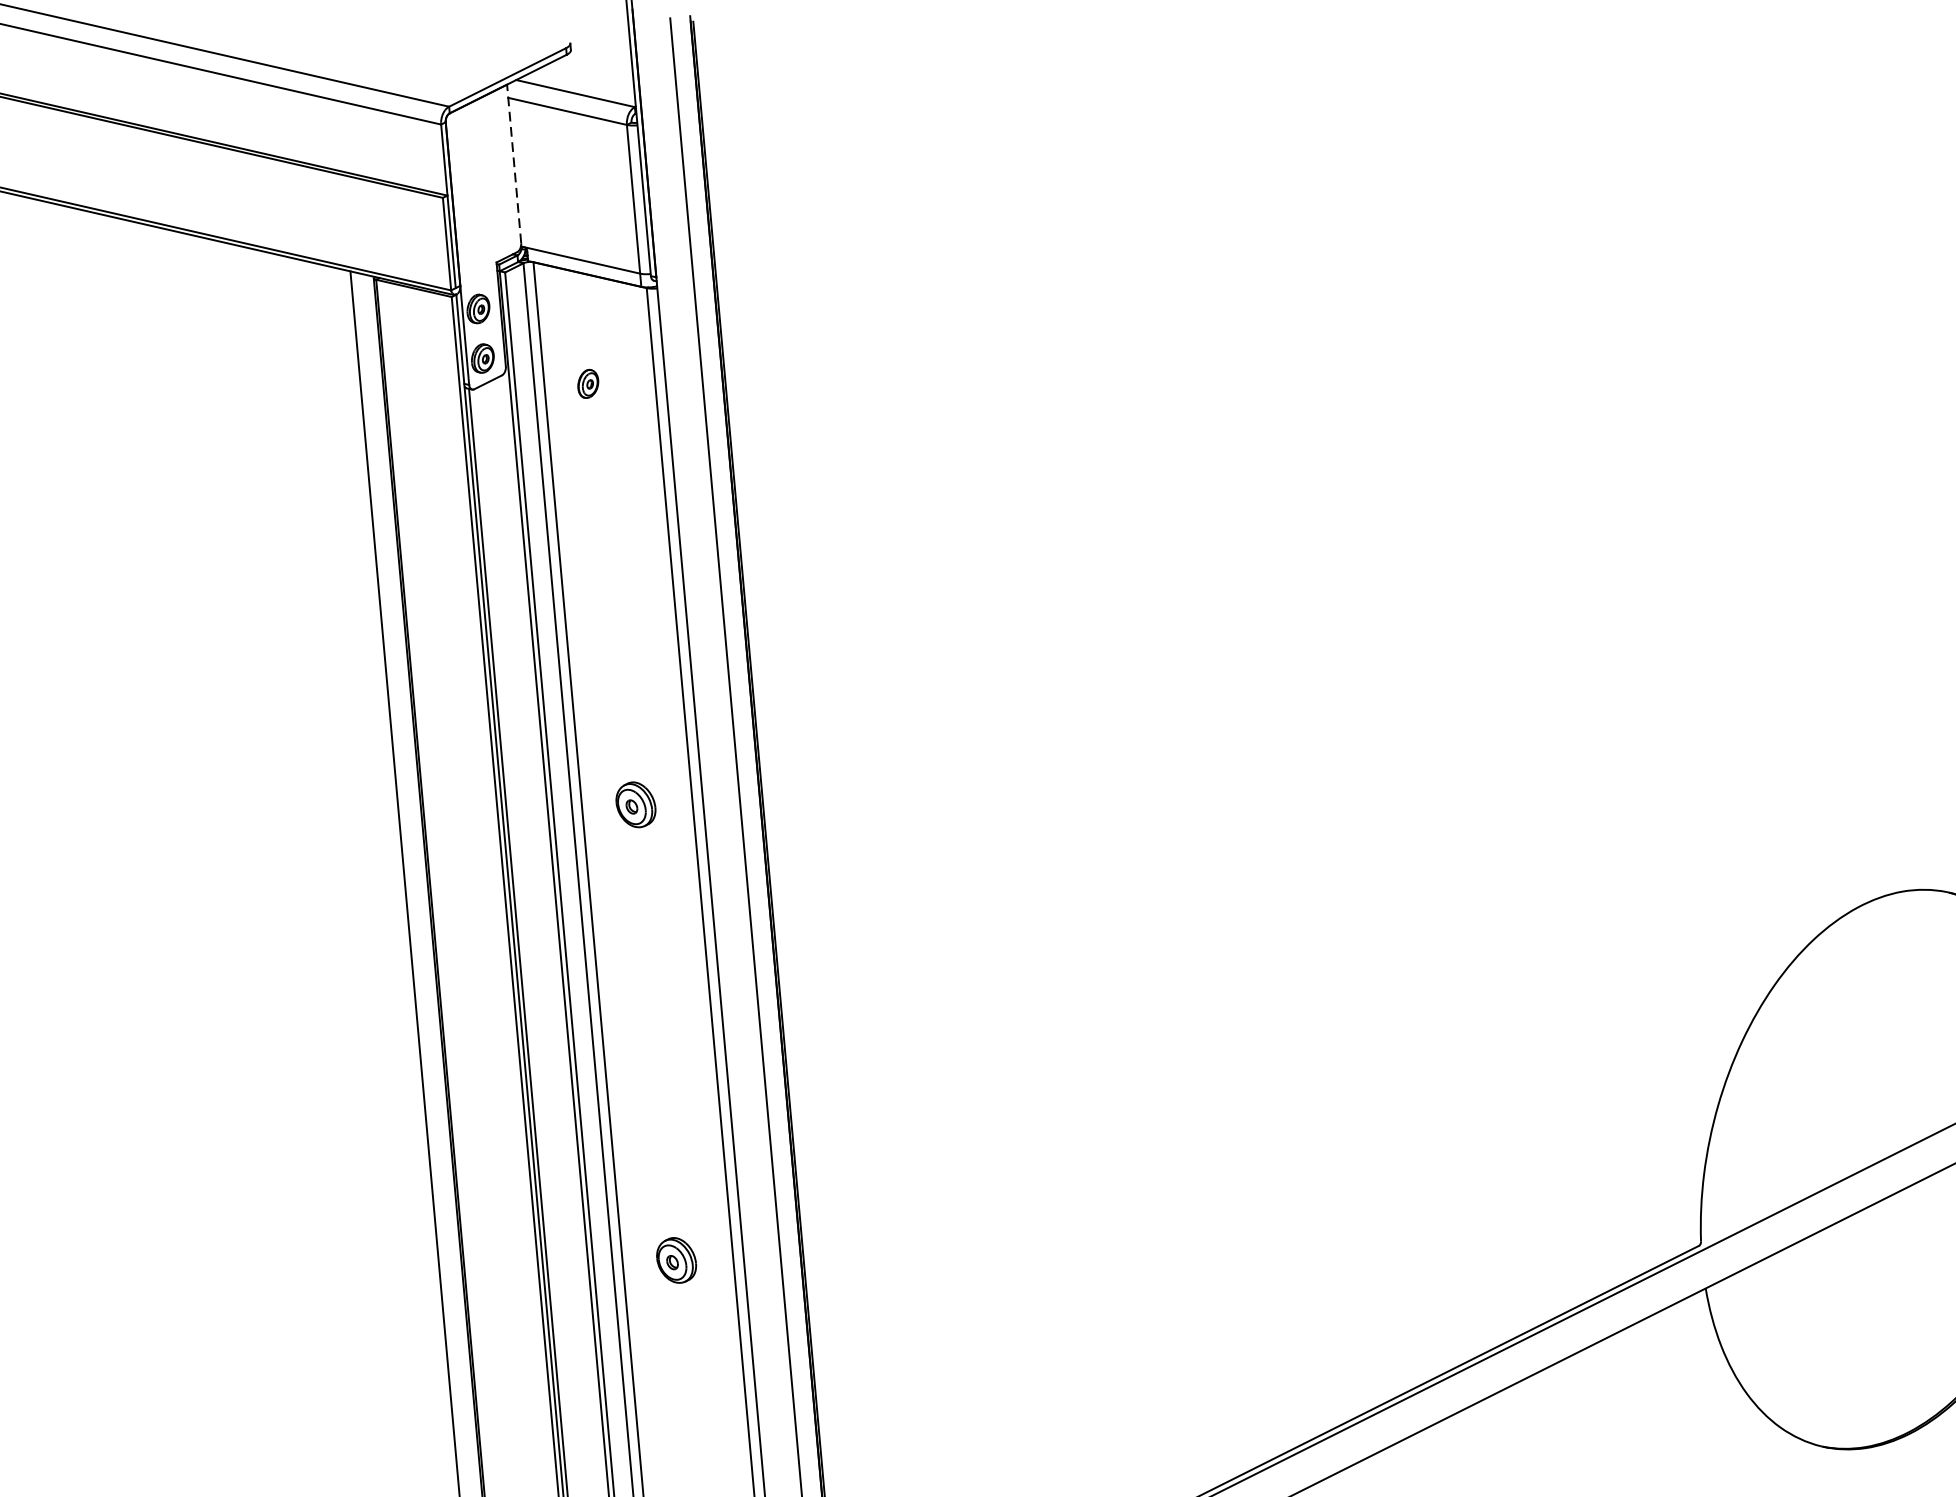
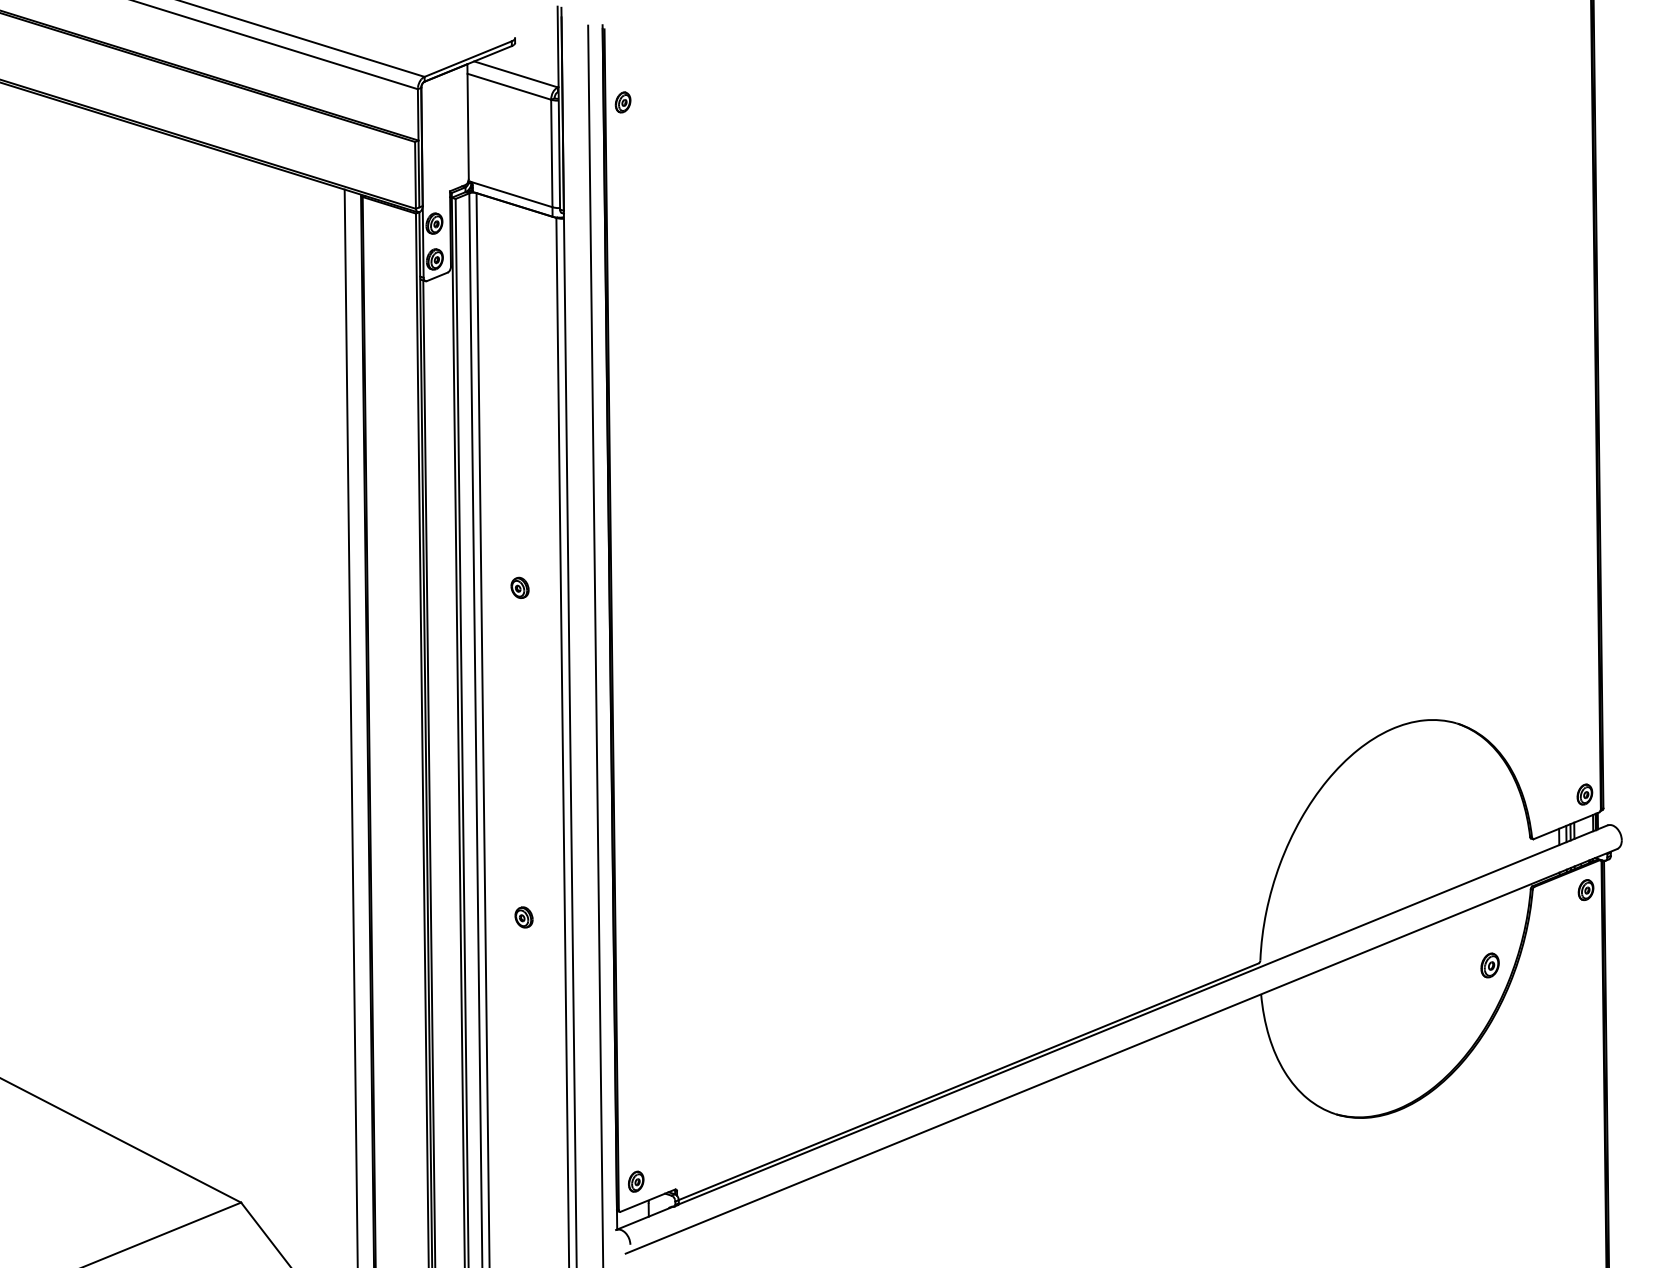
line: (514, 163) -> (468, 121), dashed -> solid
part: (587, 383) -> (622, 102), moved
part: (635, 803) -> (519, 587), size x0.62
part: (675, 1260) -> (523, 917), size x0.62

